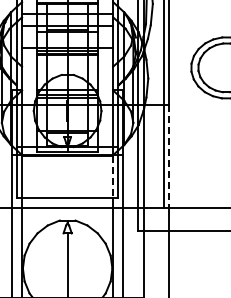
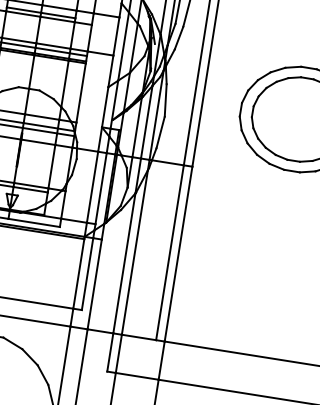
line: (168, 156) -> (178, 254), dashed -> solid
line: (113, 177) -> (79, 274), dashed -> solid

